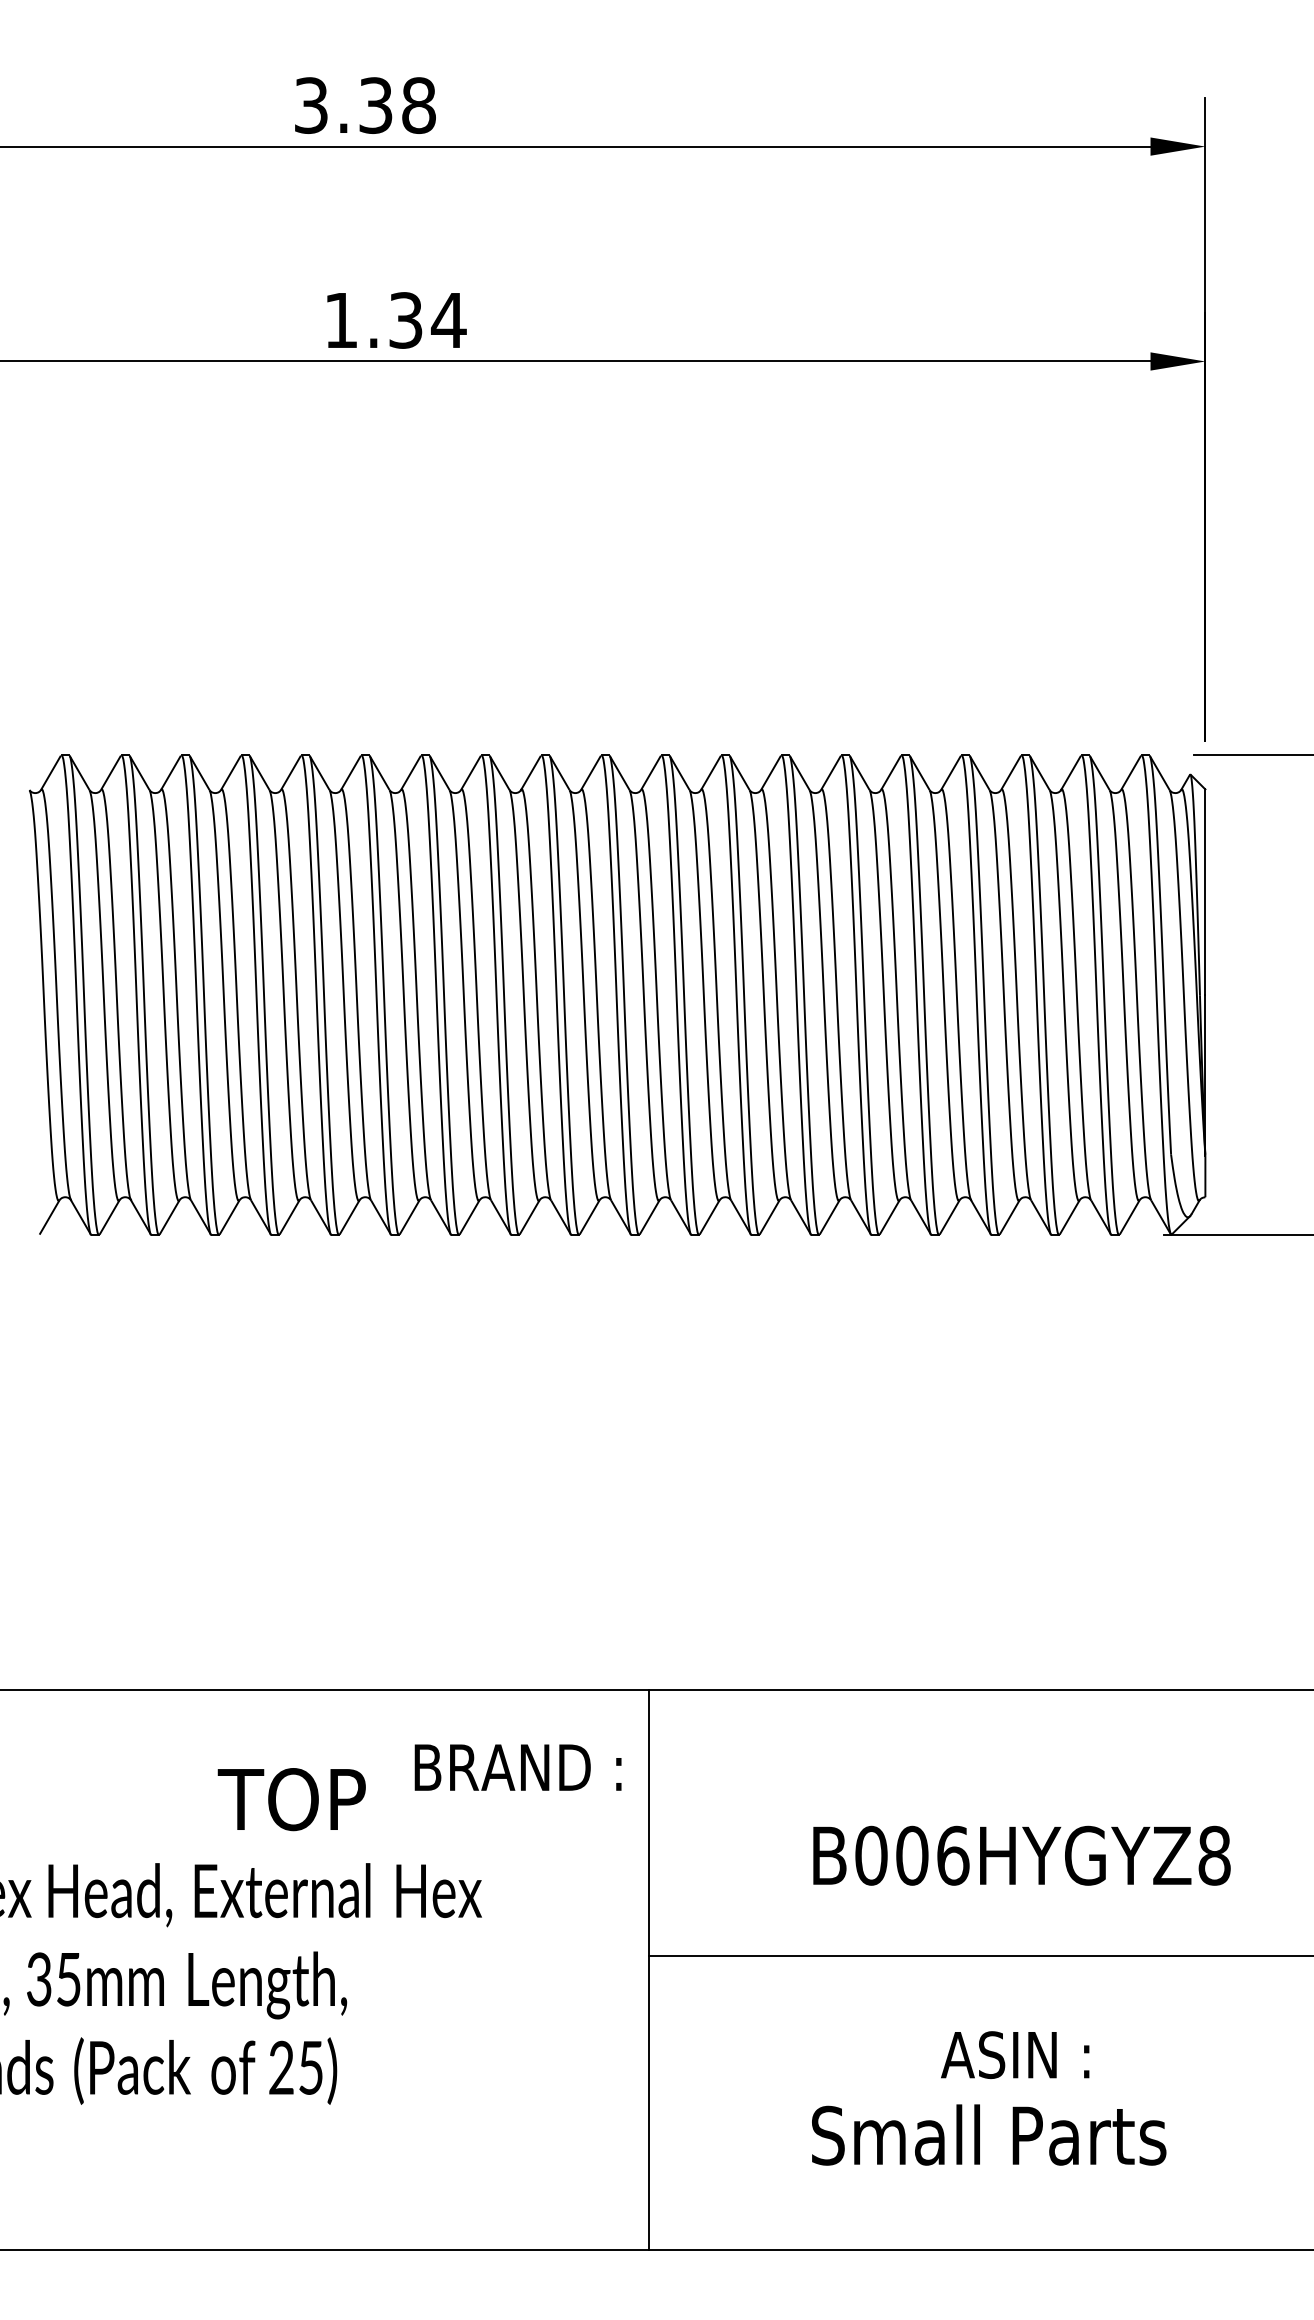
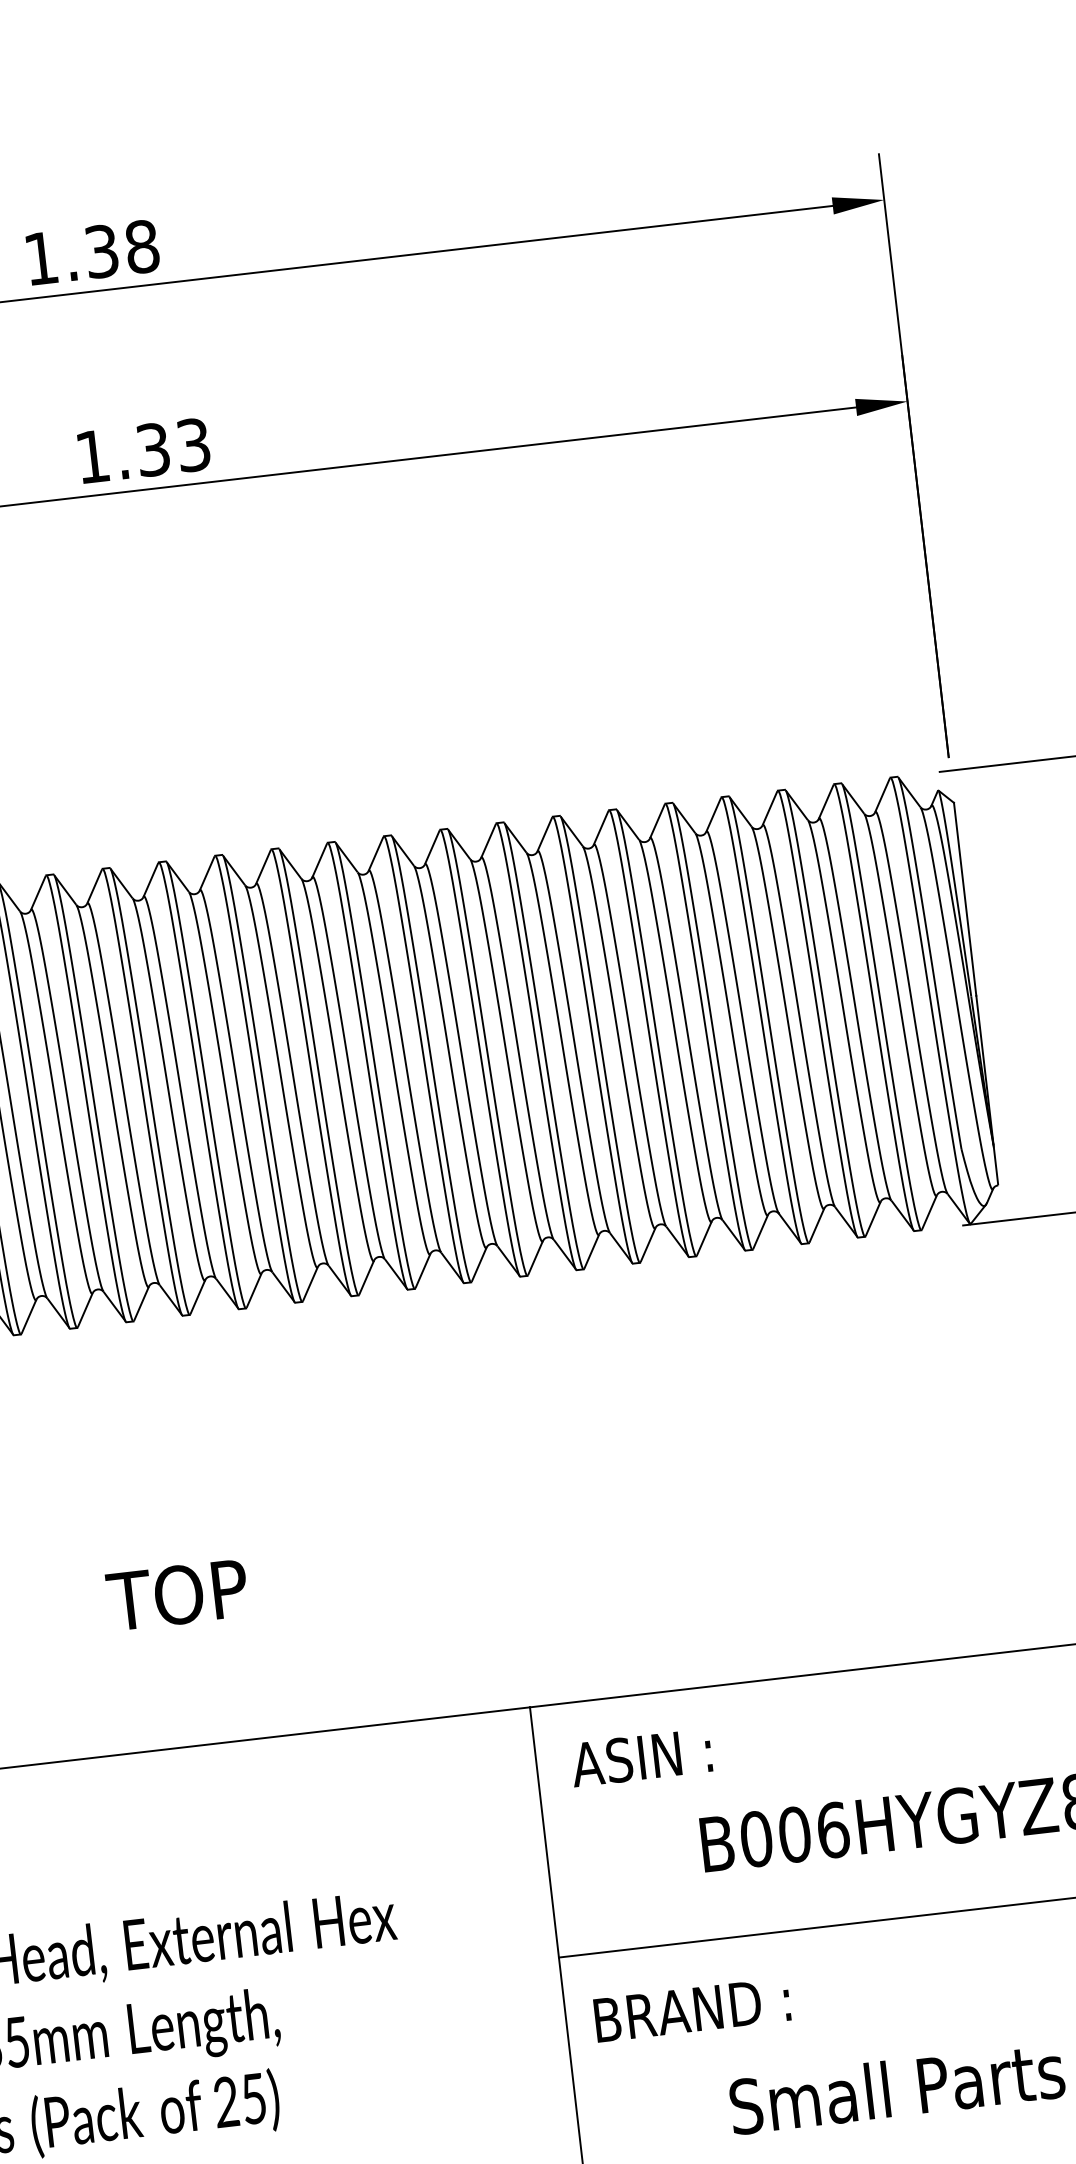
text: (311, 105) -> (41, 258), 3.38 -> 1.38
text: (448, 320) -> (193, 445), 1.34 -> 1.33
text: (517, 1767) -> (691, 2009), moved
text: (291, 1799) -> (177, 1595), moved
text: (1015, 2054) -> (641, 1757), moved

